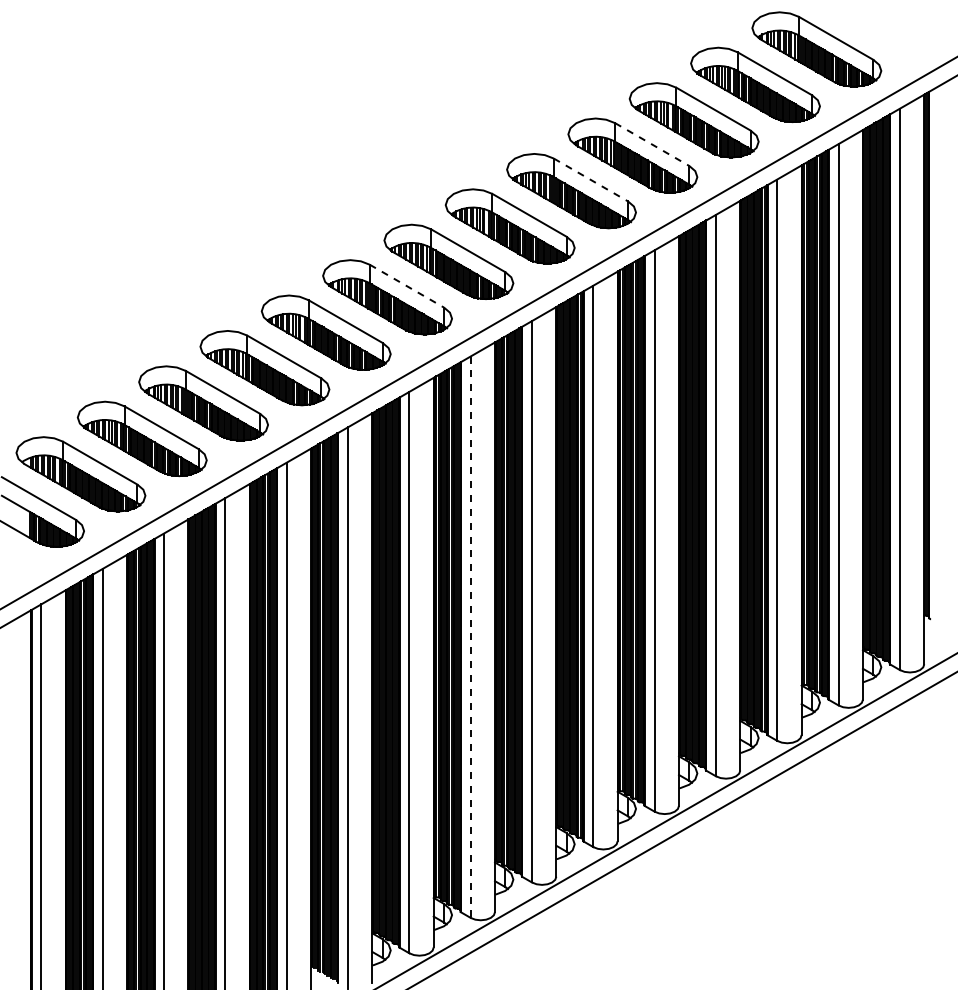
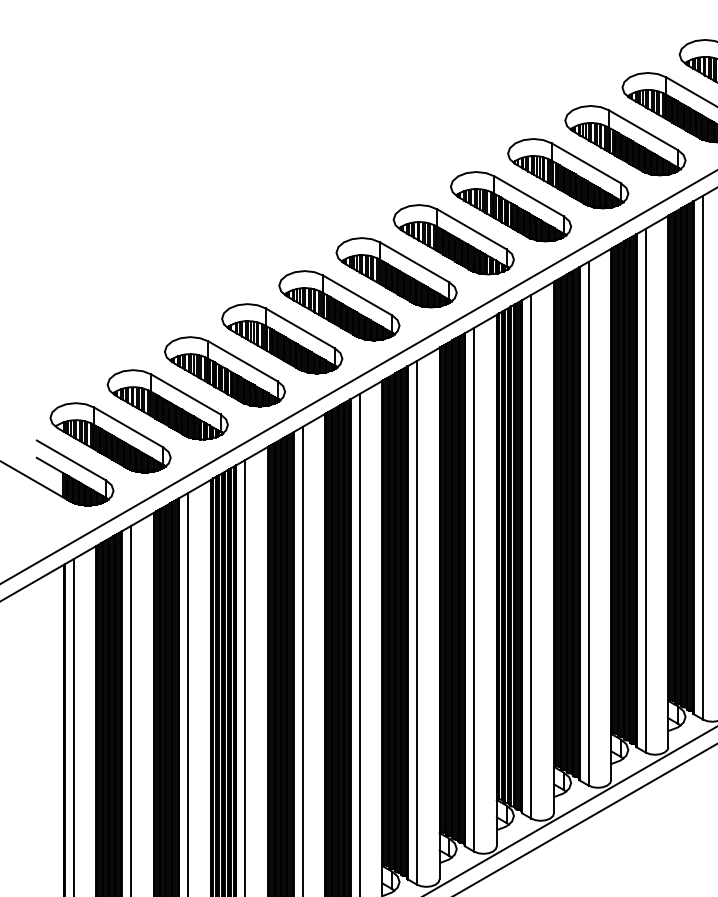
line: (652, 144) -> (643, 130), dashed -> solid
line: (590, 179) -> (585, 162), dashed -> solid
line: (406, 286) -> (414, 262), dashed -> solid
line: (470, 637) -> (473, 590), dashed -> solid

